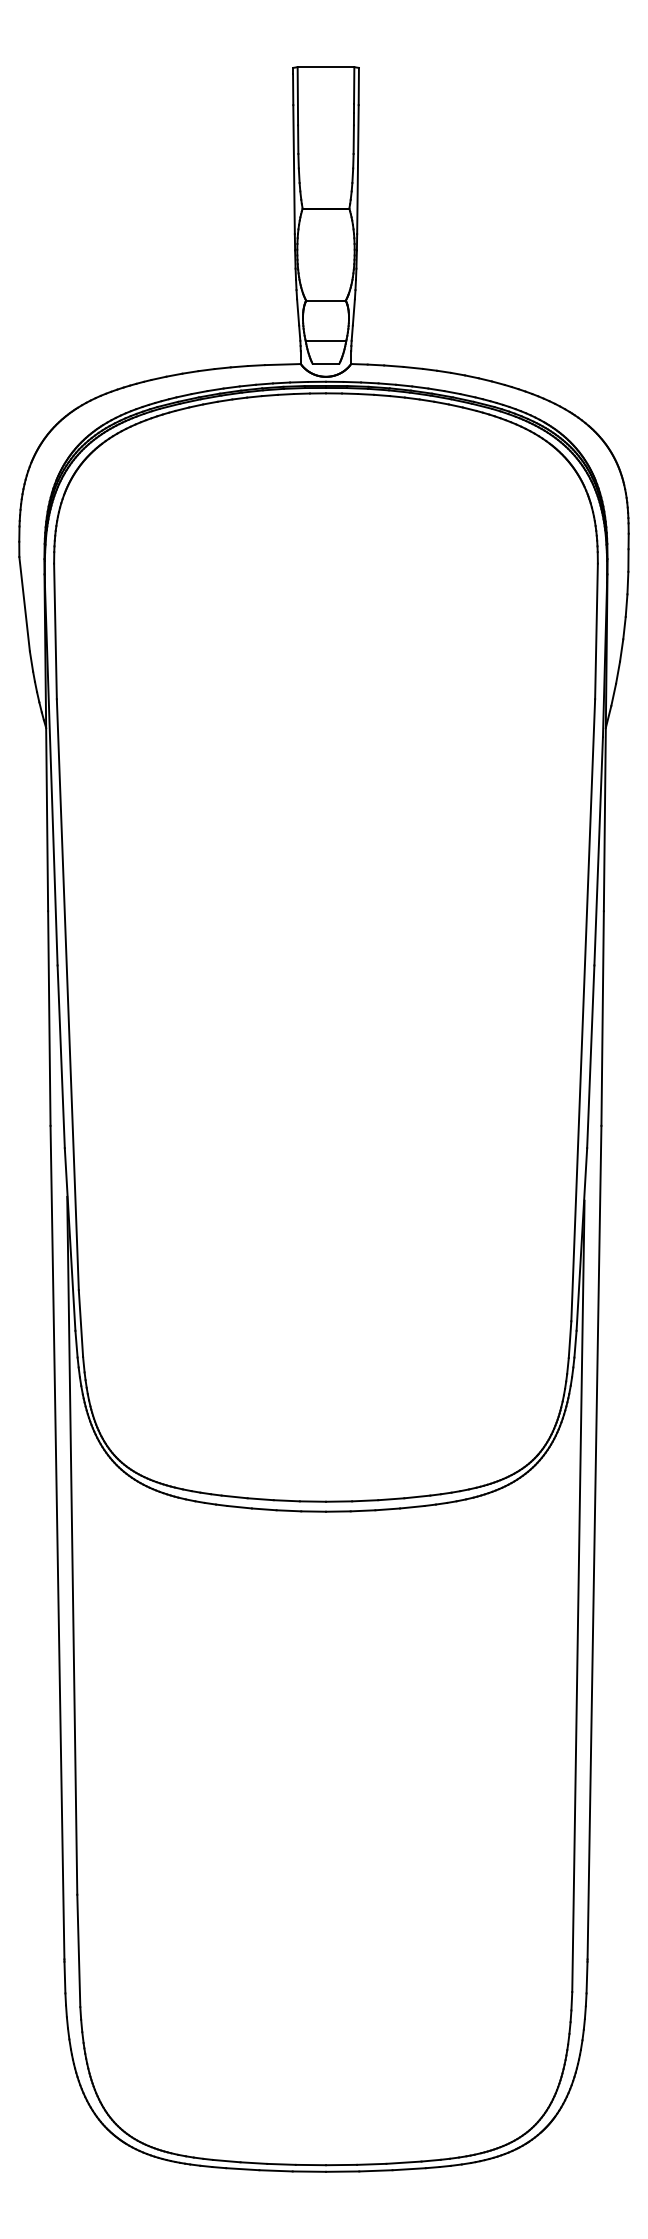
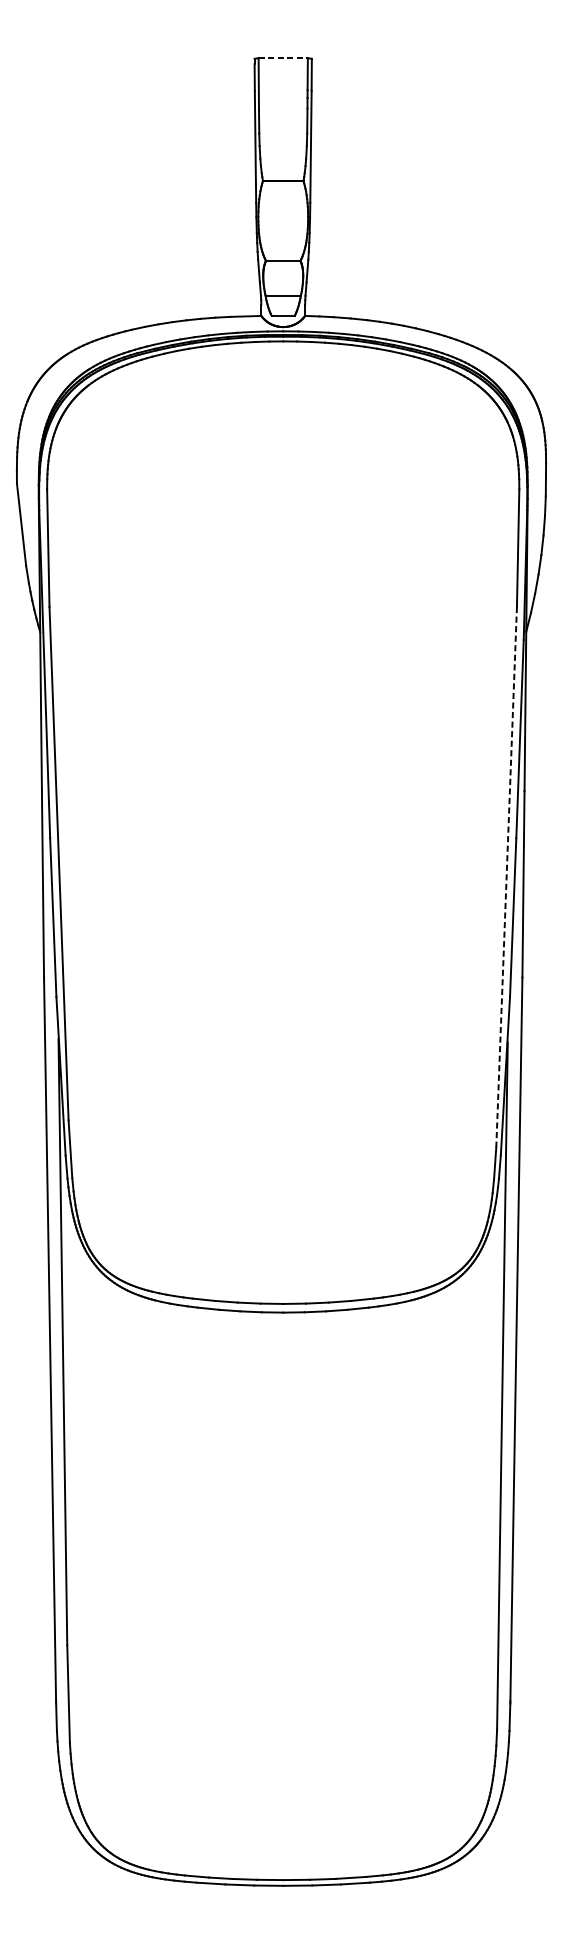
line: (326, 67) -> (283, 58), solid -> dashed
line: (583, 1010) -> (506, 877), solid -> dashed

